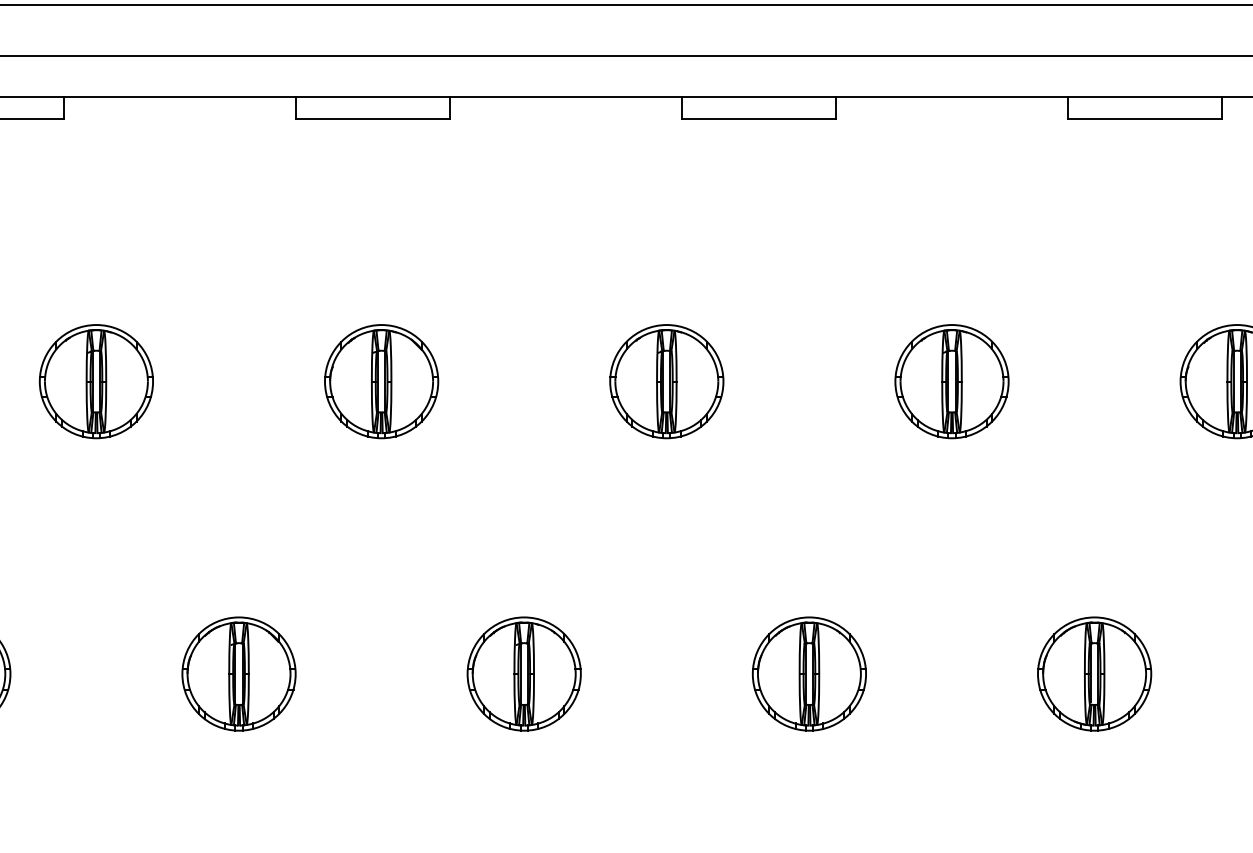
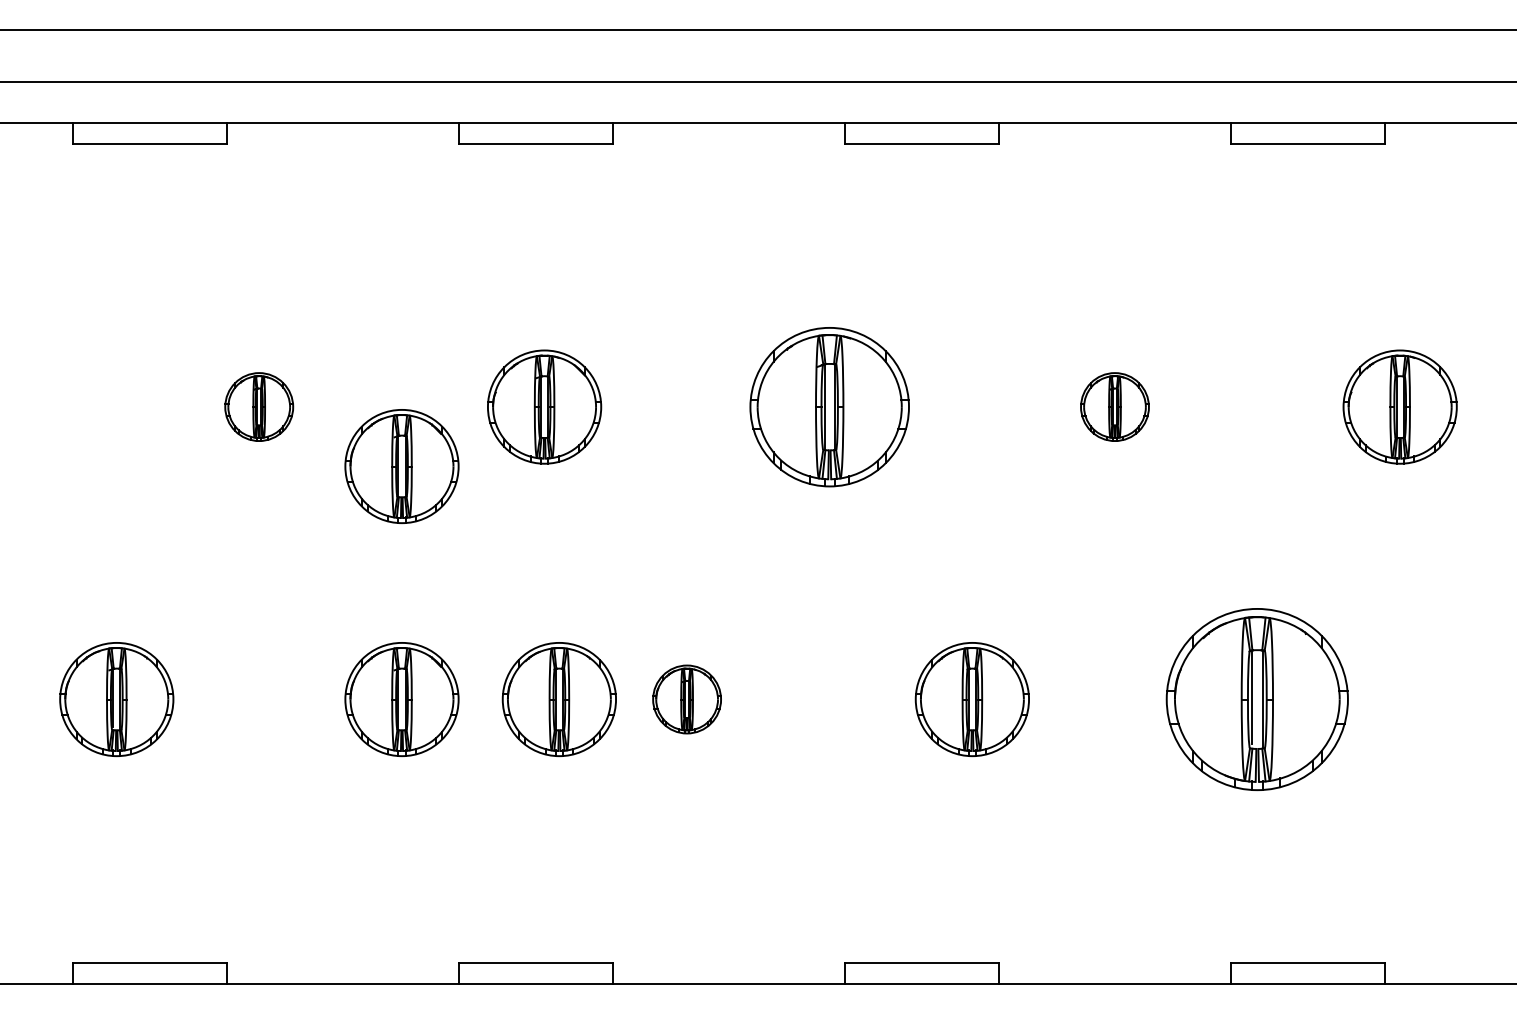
part: (95, 381) -> (258, 406), size x0.6
part: (666, 381) -> (829, 406), size x1.4
part: (951, 381) -> (1114, 406), size x0.6
part: (238, 441) -> (401, 466), added
part: (395, 674) -> (558, 699), added
part: (523, 674) -> (686, 699), size x0.6
part: (1094, 674) -> (1257, 699), size x1.6

